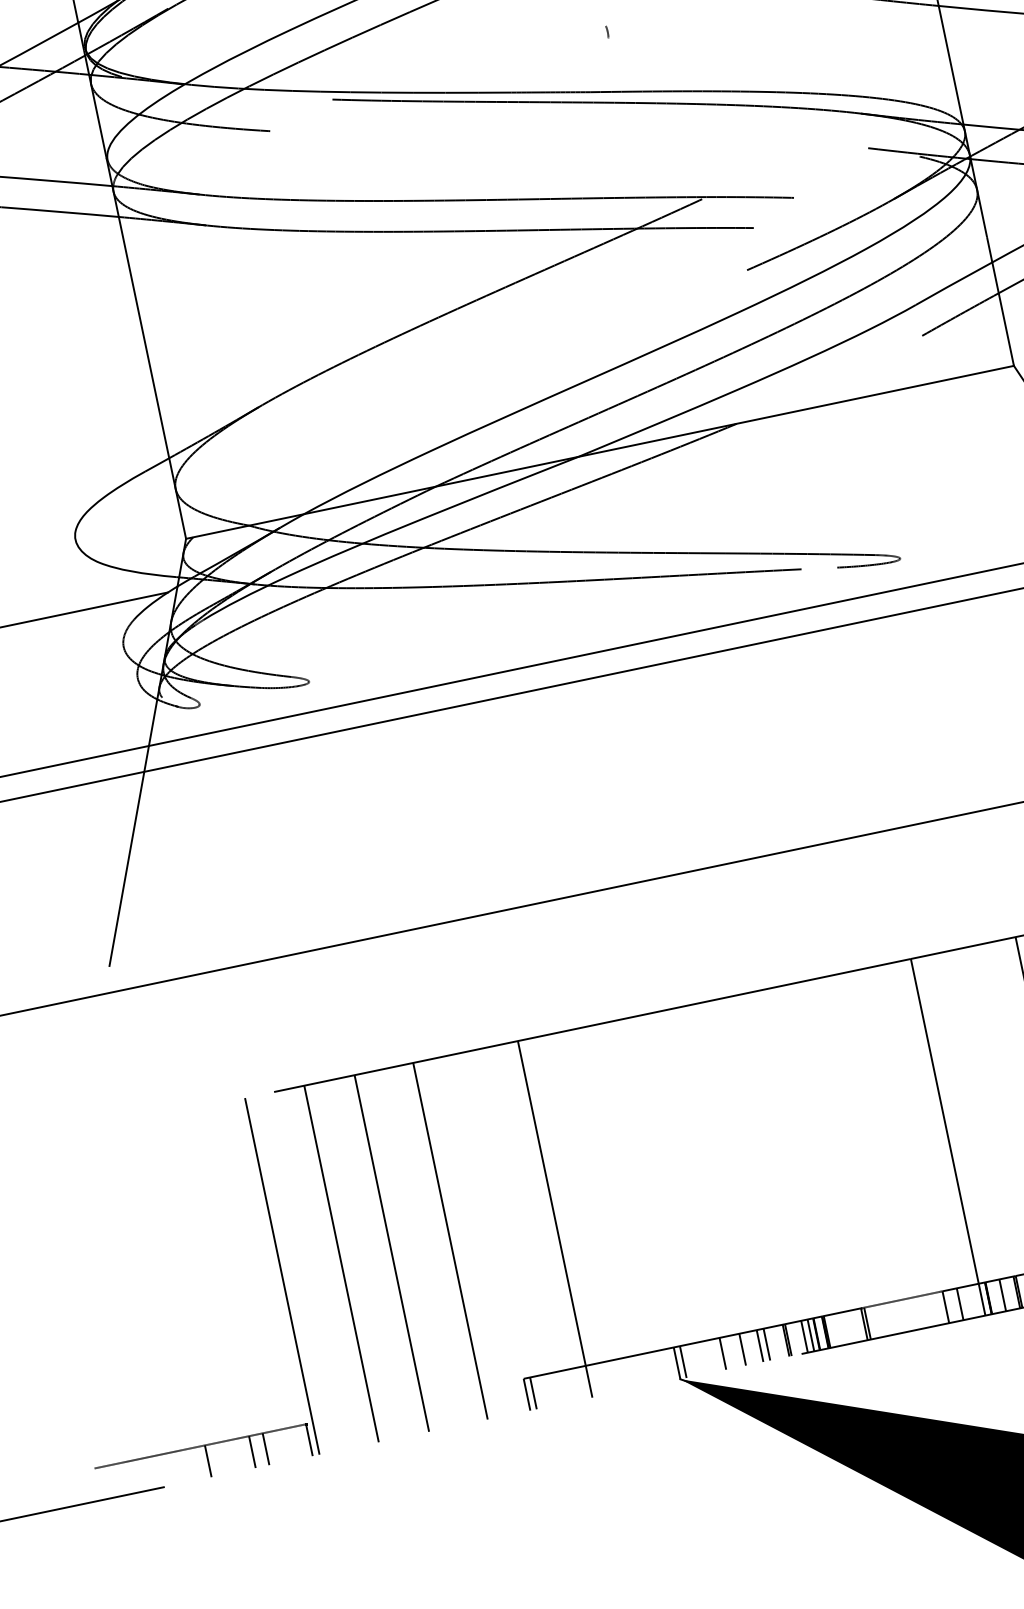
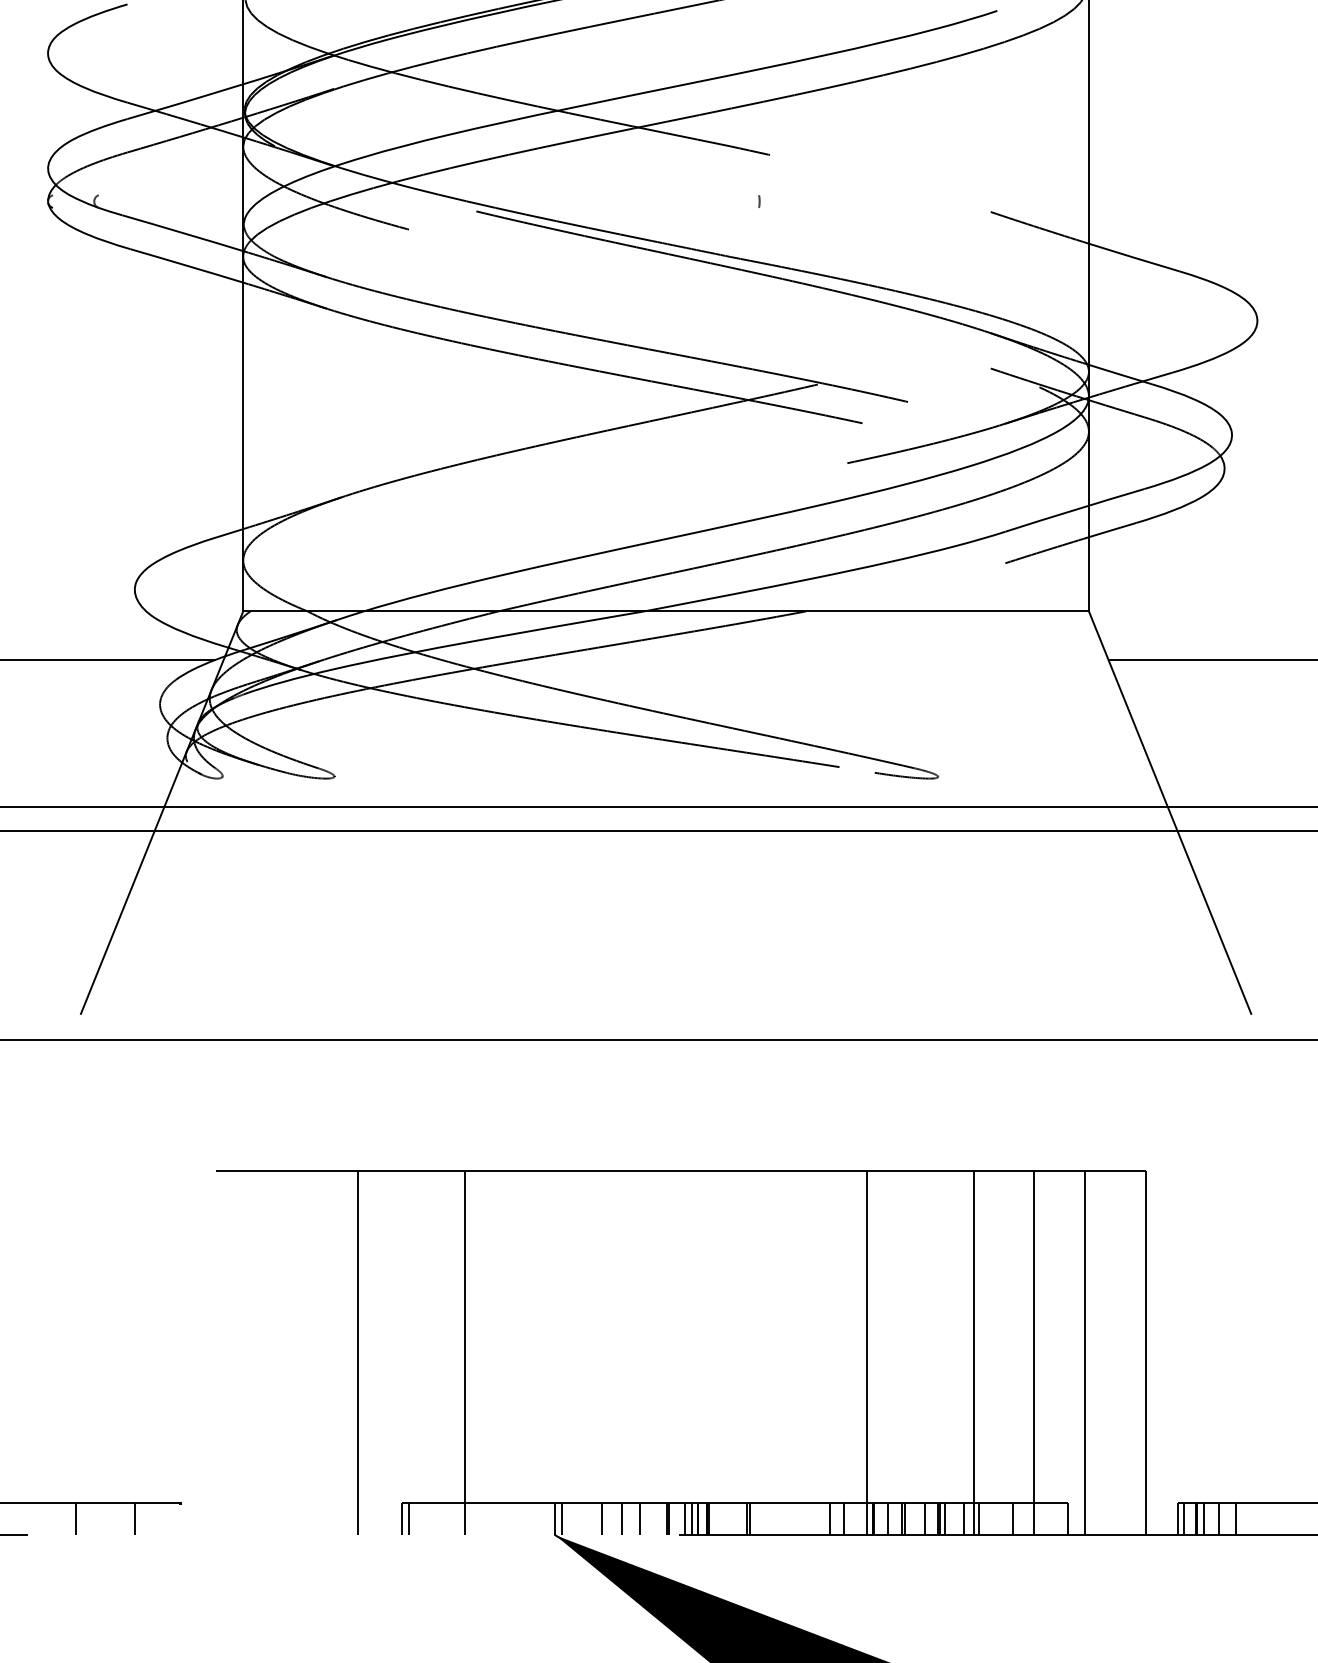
line: (391, 1252) -> (298, 1352), removed
line: (341, 1263) -> (247, 1352), removed
line: (282, 1275) -> (186, 1352), removed
line: (767, 1344) -> (647, 1518), removed
line: (309, 1439) -> (179, 1518), removed
line: (252, 1451) -> (121, 1518), removed

